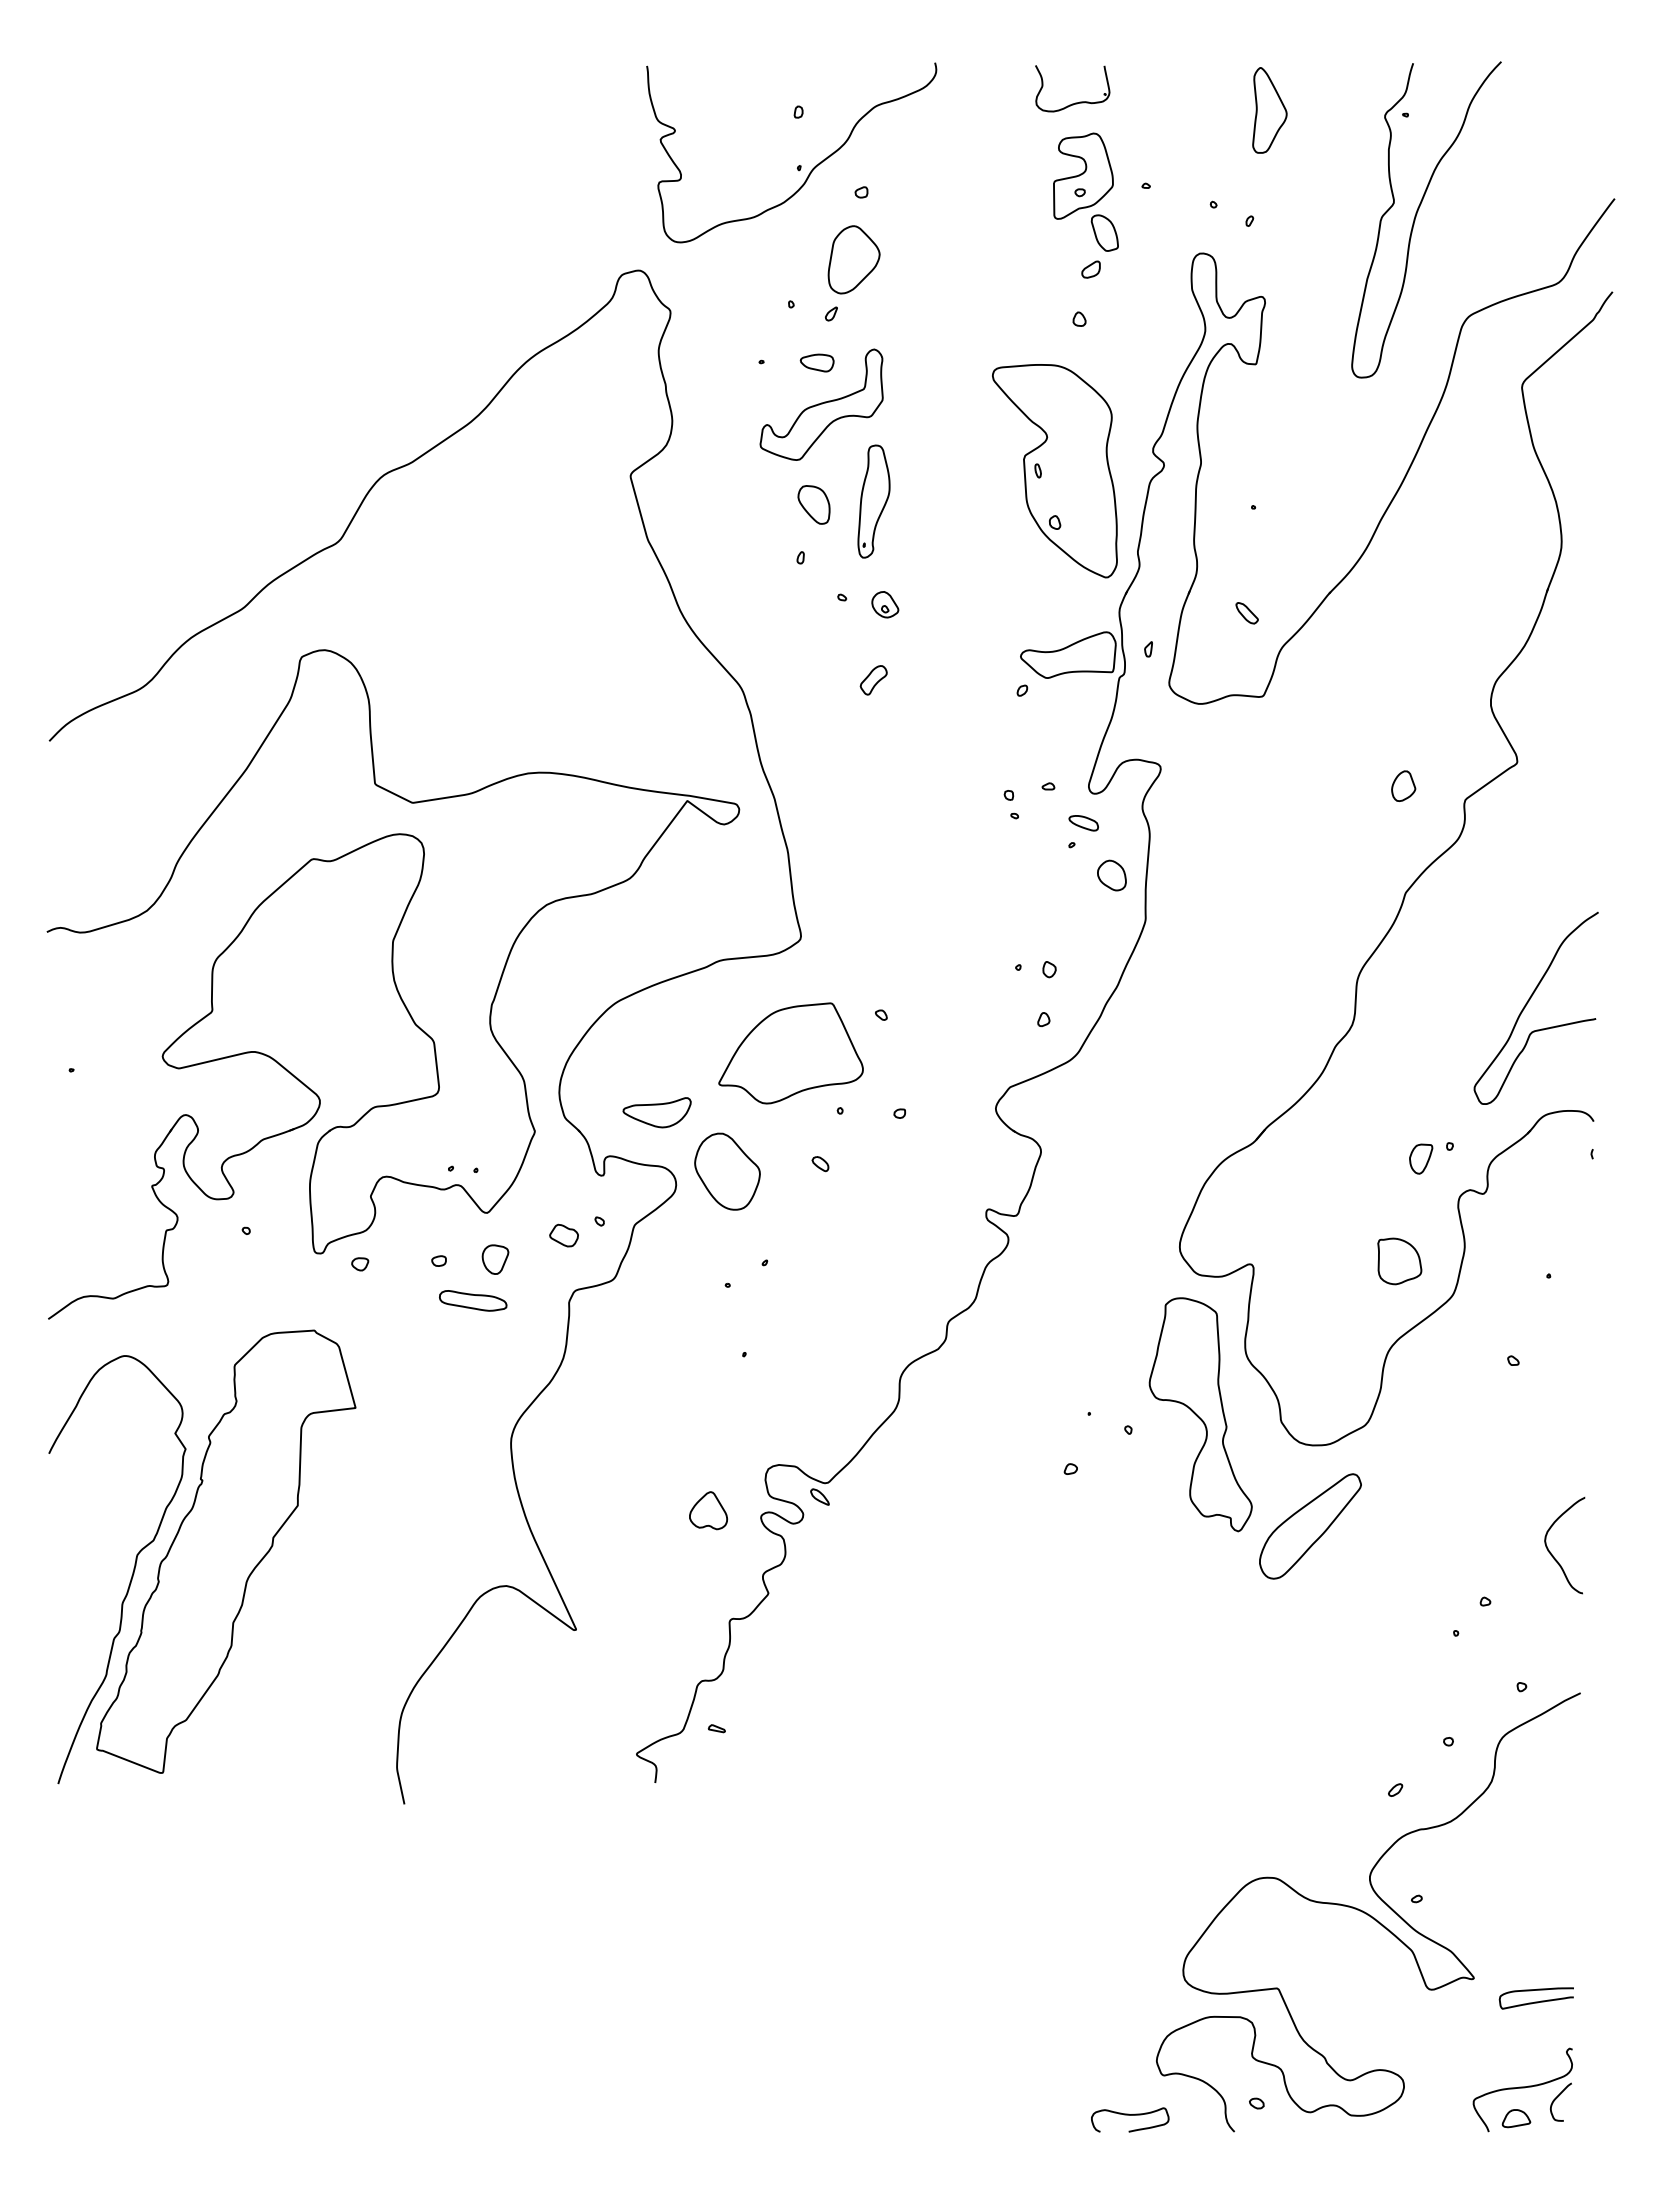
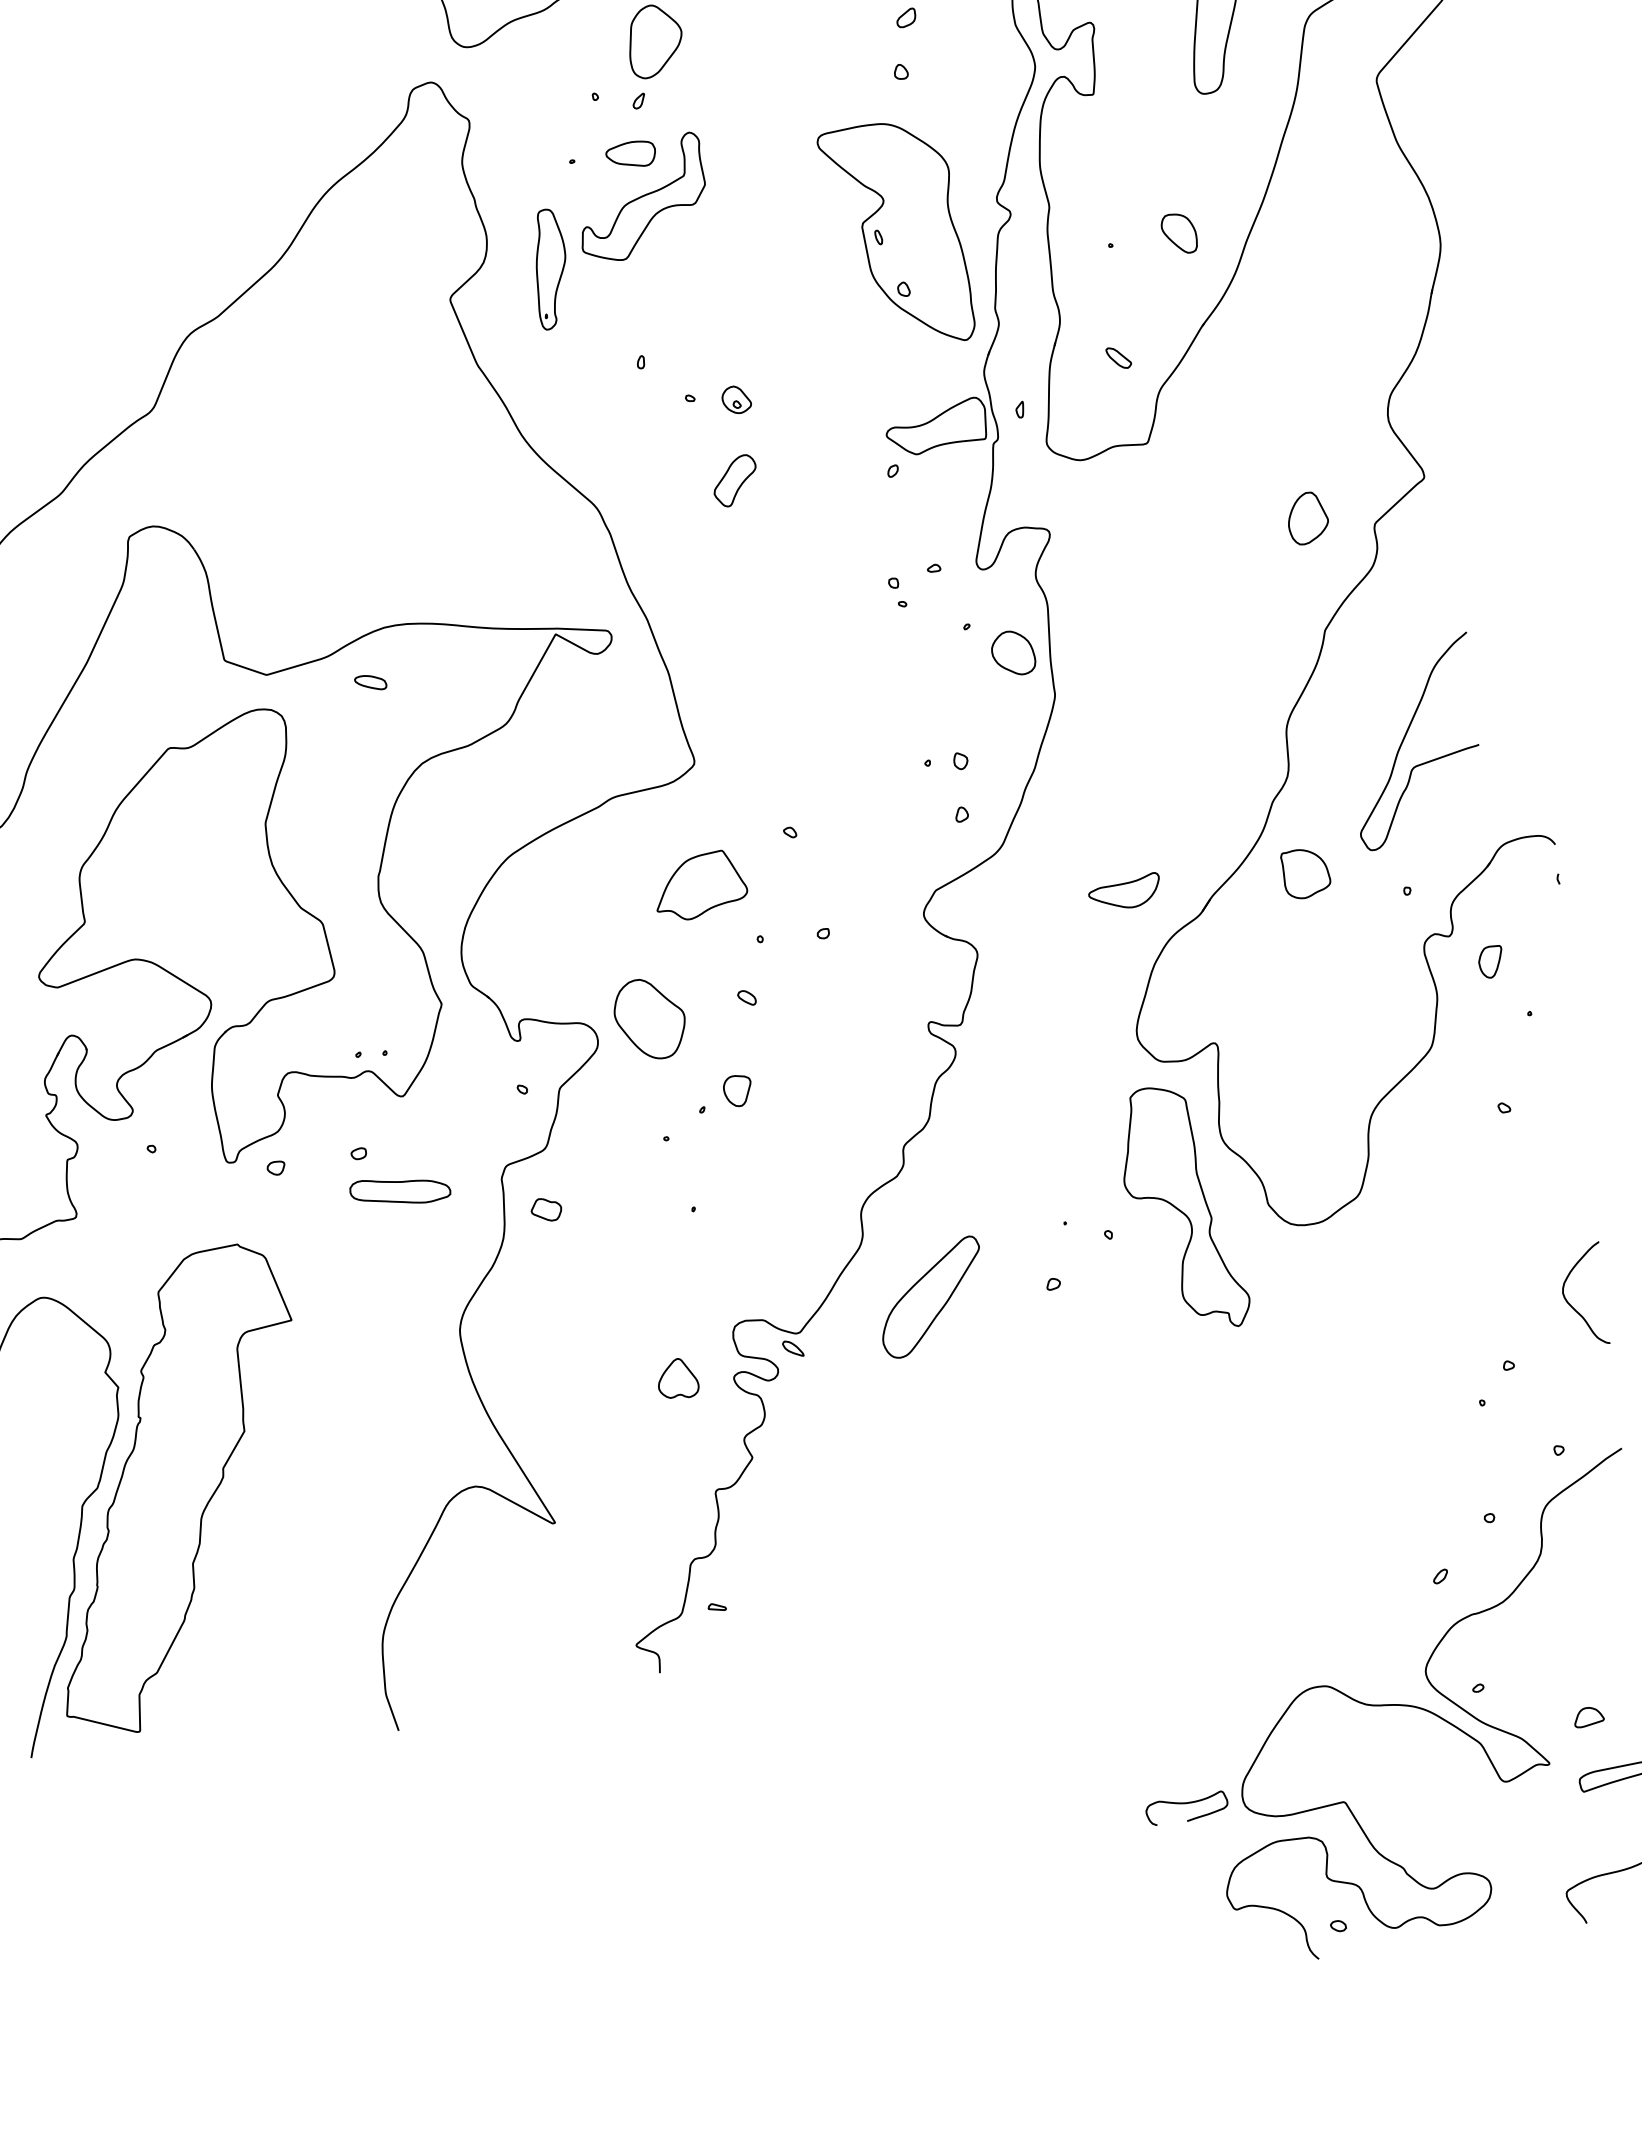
part: (816, 362) -> (630, 154), size x1.4
part: (873, 501) -> (550, 269), moved
part: (813, 504) -> (1178, 233), moved
part: (873, 680) -> (734, 481), size x1.6
part: (1403, 785) -> (1307, 517), size x1.6
part: (1083, 823) -> (370, 683), moved
part: (1111, 875) -> (1012, 653), size x1.4
curve: (1529, 1001) -> (1406, 735), moved
part: (790, 1053) -> (699, 885), size x0.6
part: (656, 1112) -> (1124, 892), moved
part: (1421, 1158) -> (1491, 961), moved
part: (563, 1235) -> (545, 1209), moved
part: (495, 1259) -> (737, 1090), moved
part: (1399, 1261) -> (1305, 873), moved
part: (473, 1300) -> (400, 1190), size x1.4
part: (1310, 1526) -> (931, 1297), moved
curve: (1130, 2115) -> (1186, 1803), moved
part: (1516, 2118) -> (1588, 1716), moved

